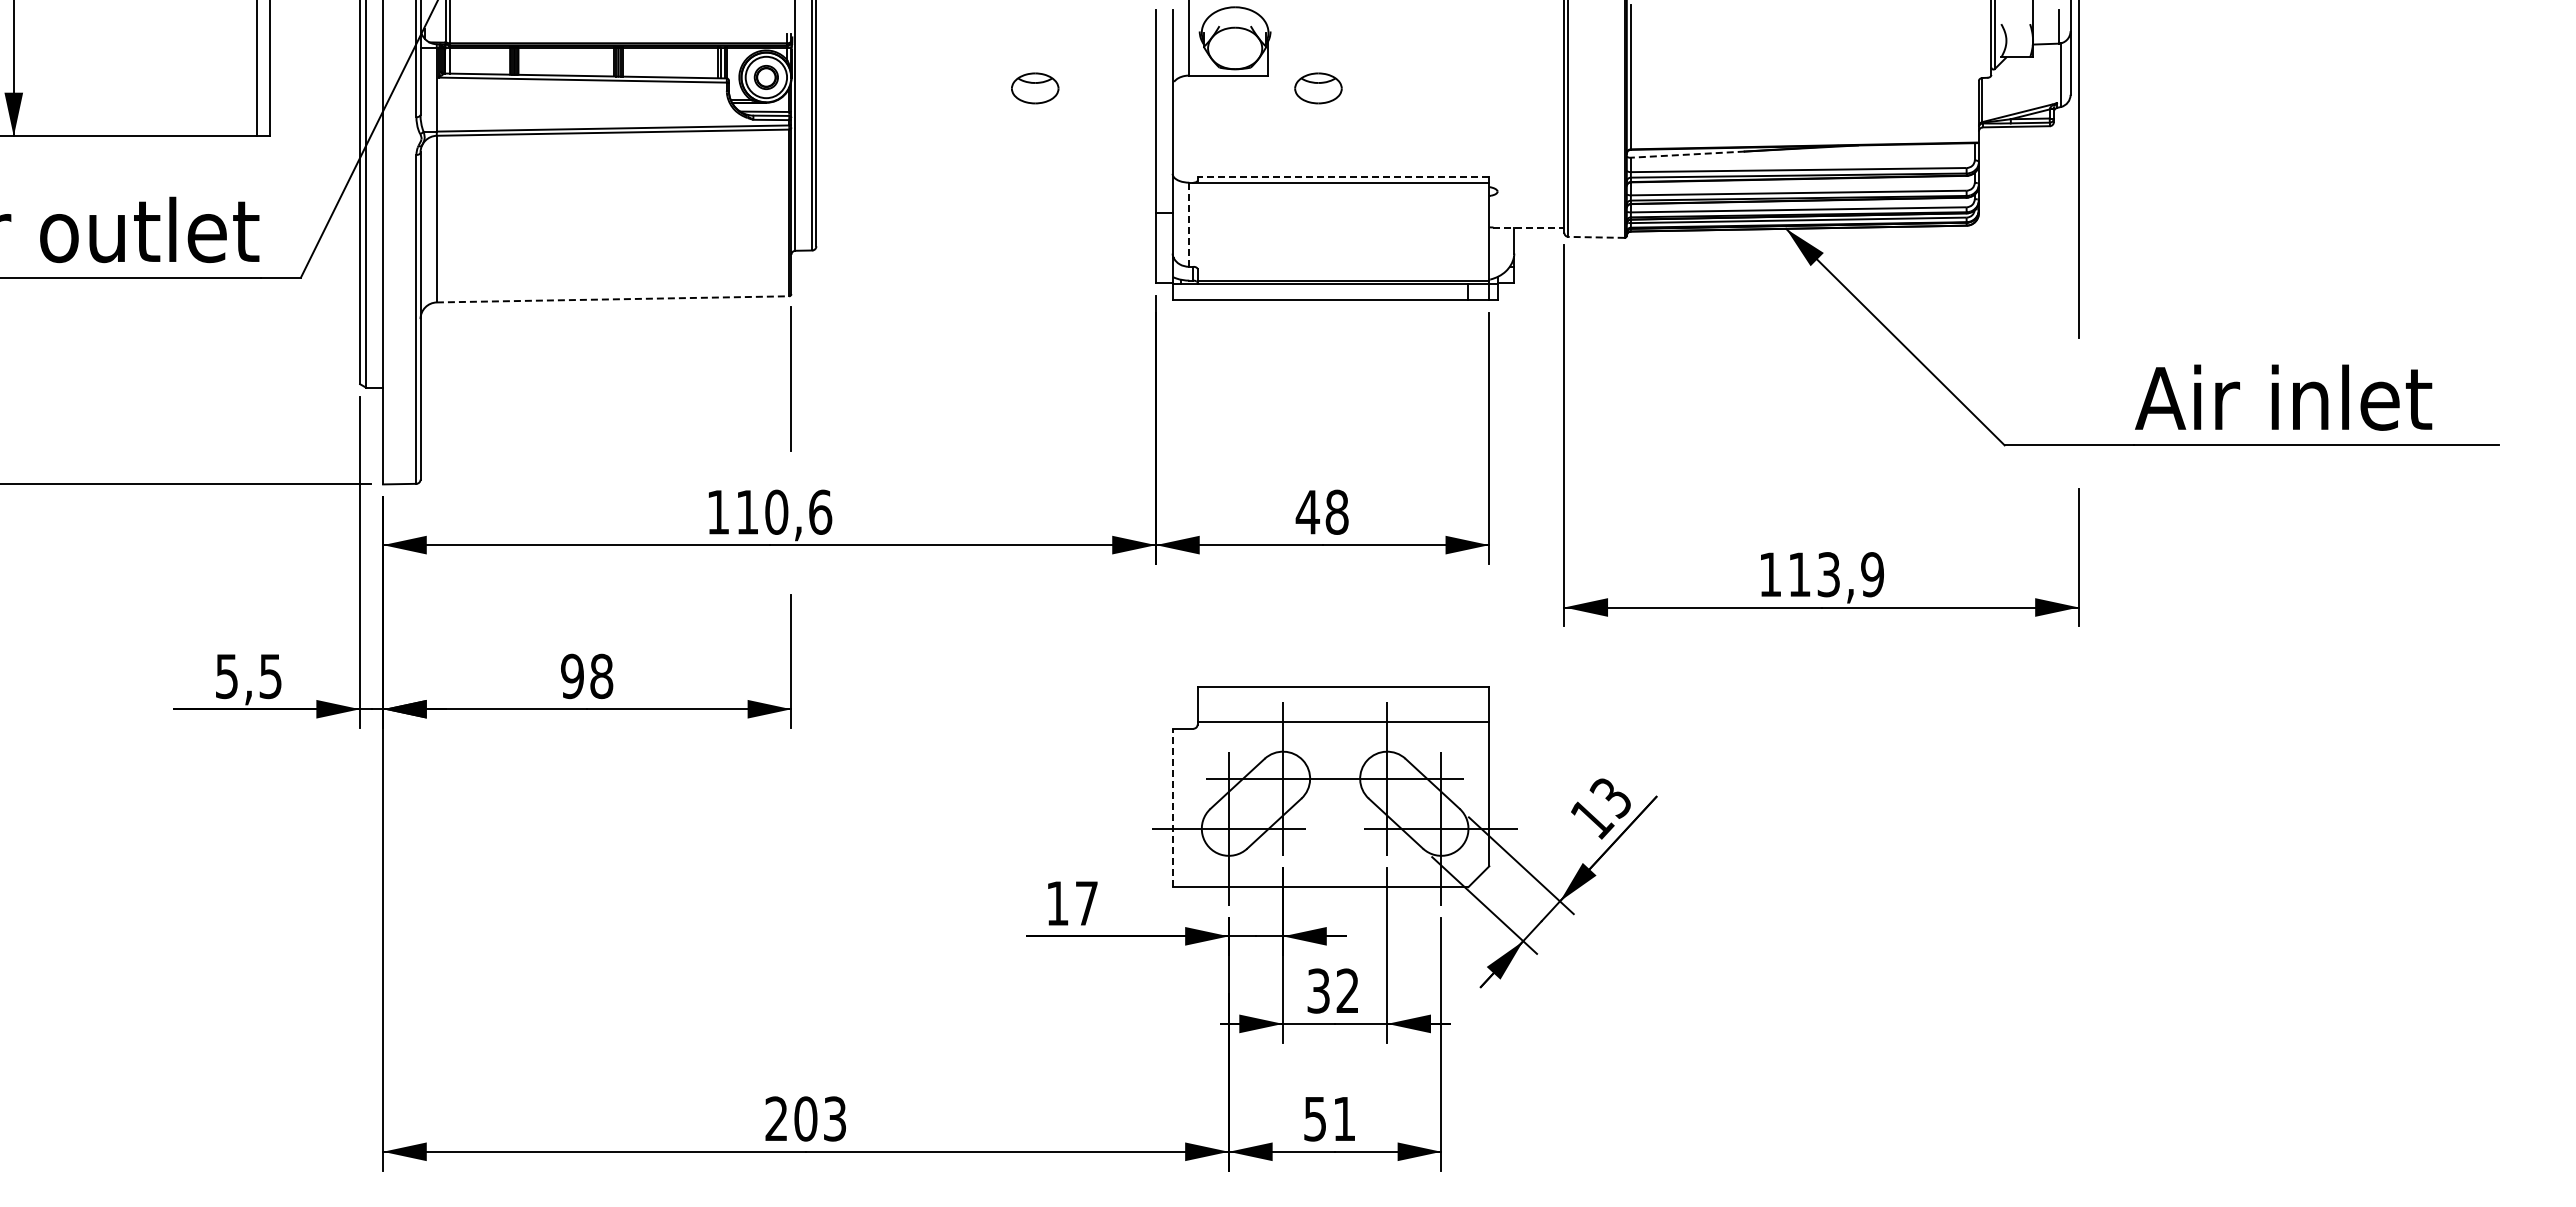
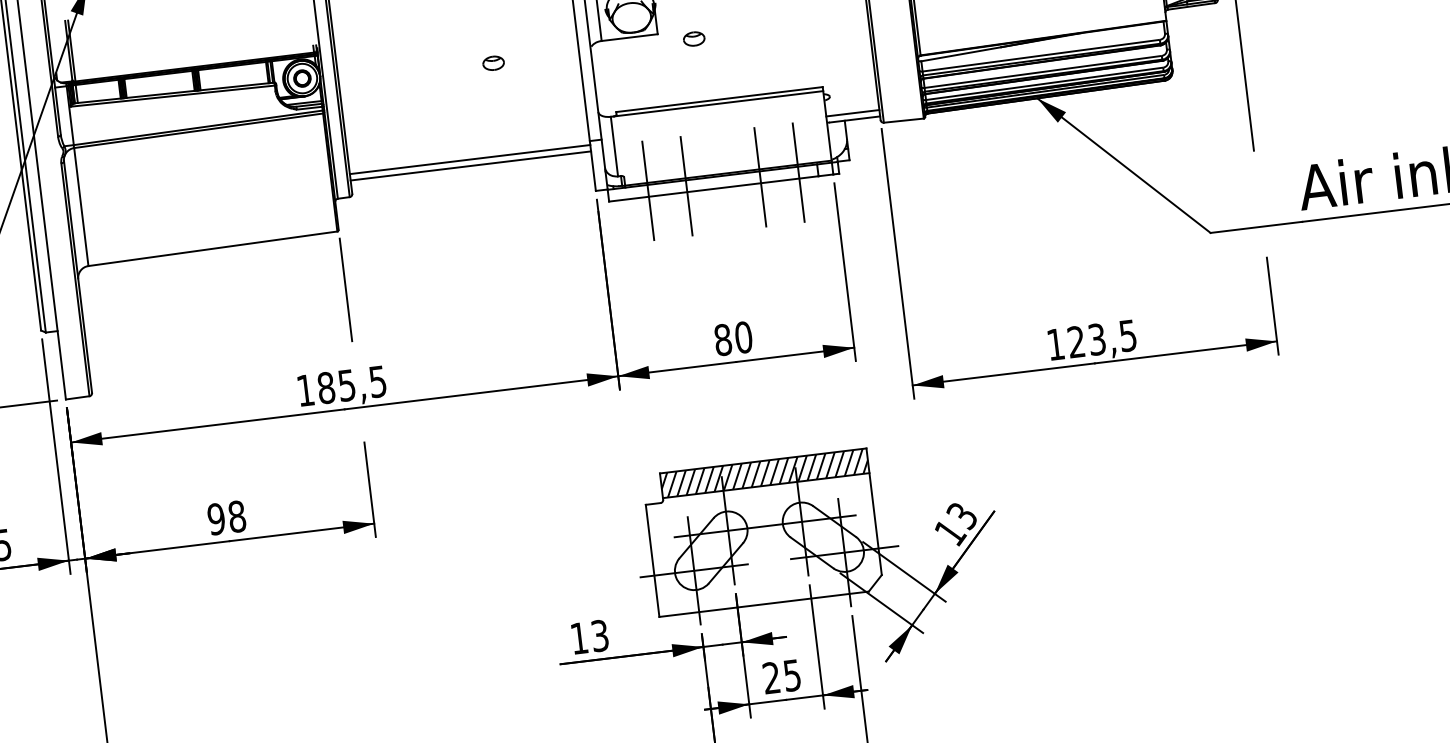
part: (1034, 88) -> (493, 63), size x0.62
part: (1318, 88) -> (694, 39), size x0.62
line: (1687, 154) -> (961, 54), dashed -> solid
line: (1343, 176) -> (719, 99), dashed -> solid
line: (985, 218) -> (469, 159), added
line: (1526, 218) -> (852, 113), added
line: (1189, 224) -> (614, 146), dashed -> solid
line: (985, 227) -> (470, 166), added
line: (1529, 227) -> (855, 119), dashed -> solid
line: (1596, 237) -> (903, 120), dashed -> solid
line: (1228, 291) -> (647, 190), added
line: (1283, 291) -> (686, 185), added
line: (1387, 291) -> (760, 176), added
line: (1441, 291) -> (798, 172), added
line: (613, 299) -> (213, 248), dashed -> solid
text: (784, 511) -> (352, 384), 110,6 -> 185,5
text: (1321, 511) -> (732, 338), 48 -> 80
text: (1835, 574) -> (1101, 338), 113,9 -> 123,5
hatch: (1343, 704) -> (764, 473), added
line: (1172, 807) -> (652, 560), dashed -> solid
text: (1086, 903) -> (599, 635), 17 -> 13
text: (1332, 990) -> (781, 676), 32 -> 25

